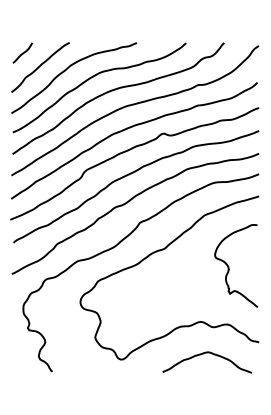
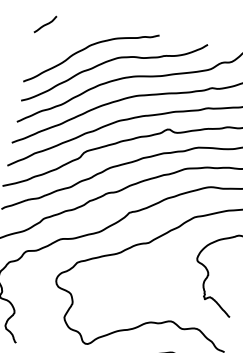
curve: (40, 66) -> (60, 40), removed

